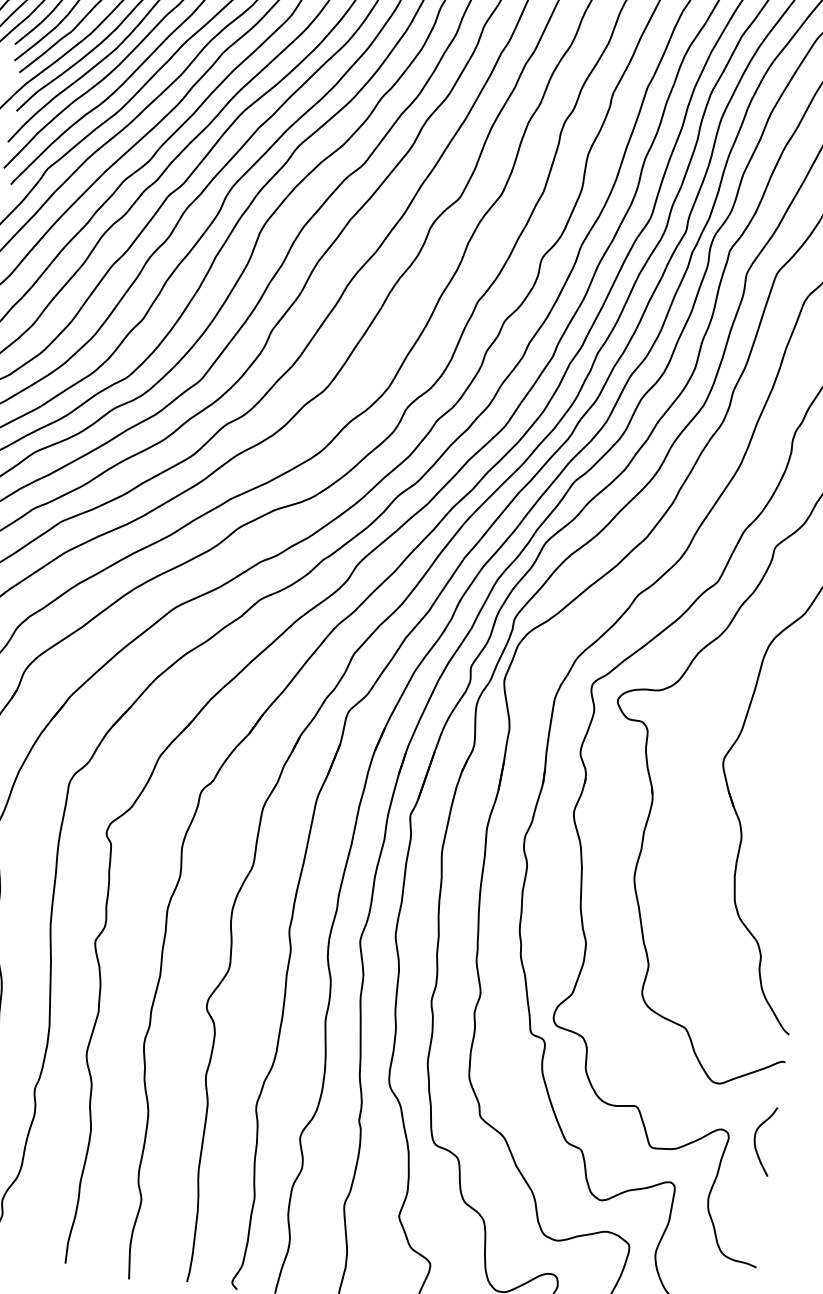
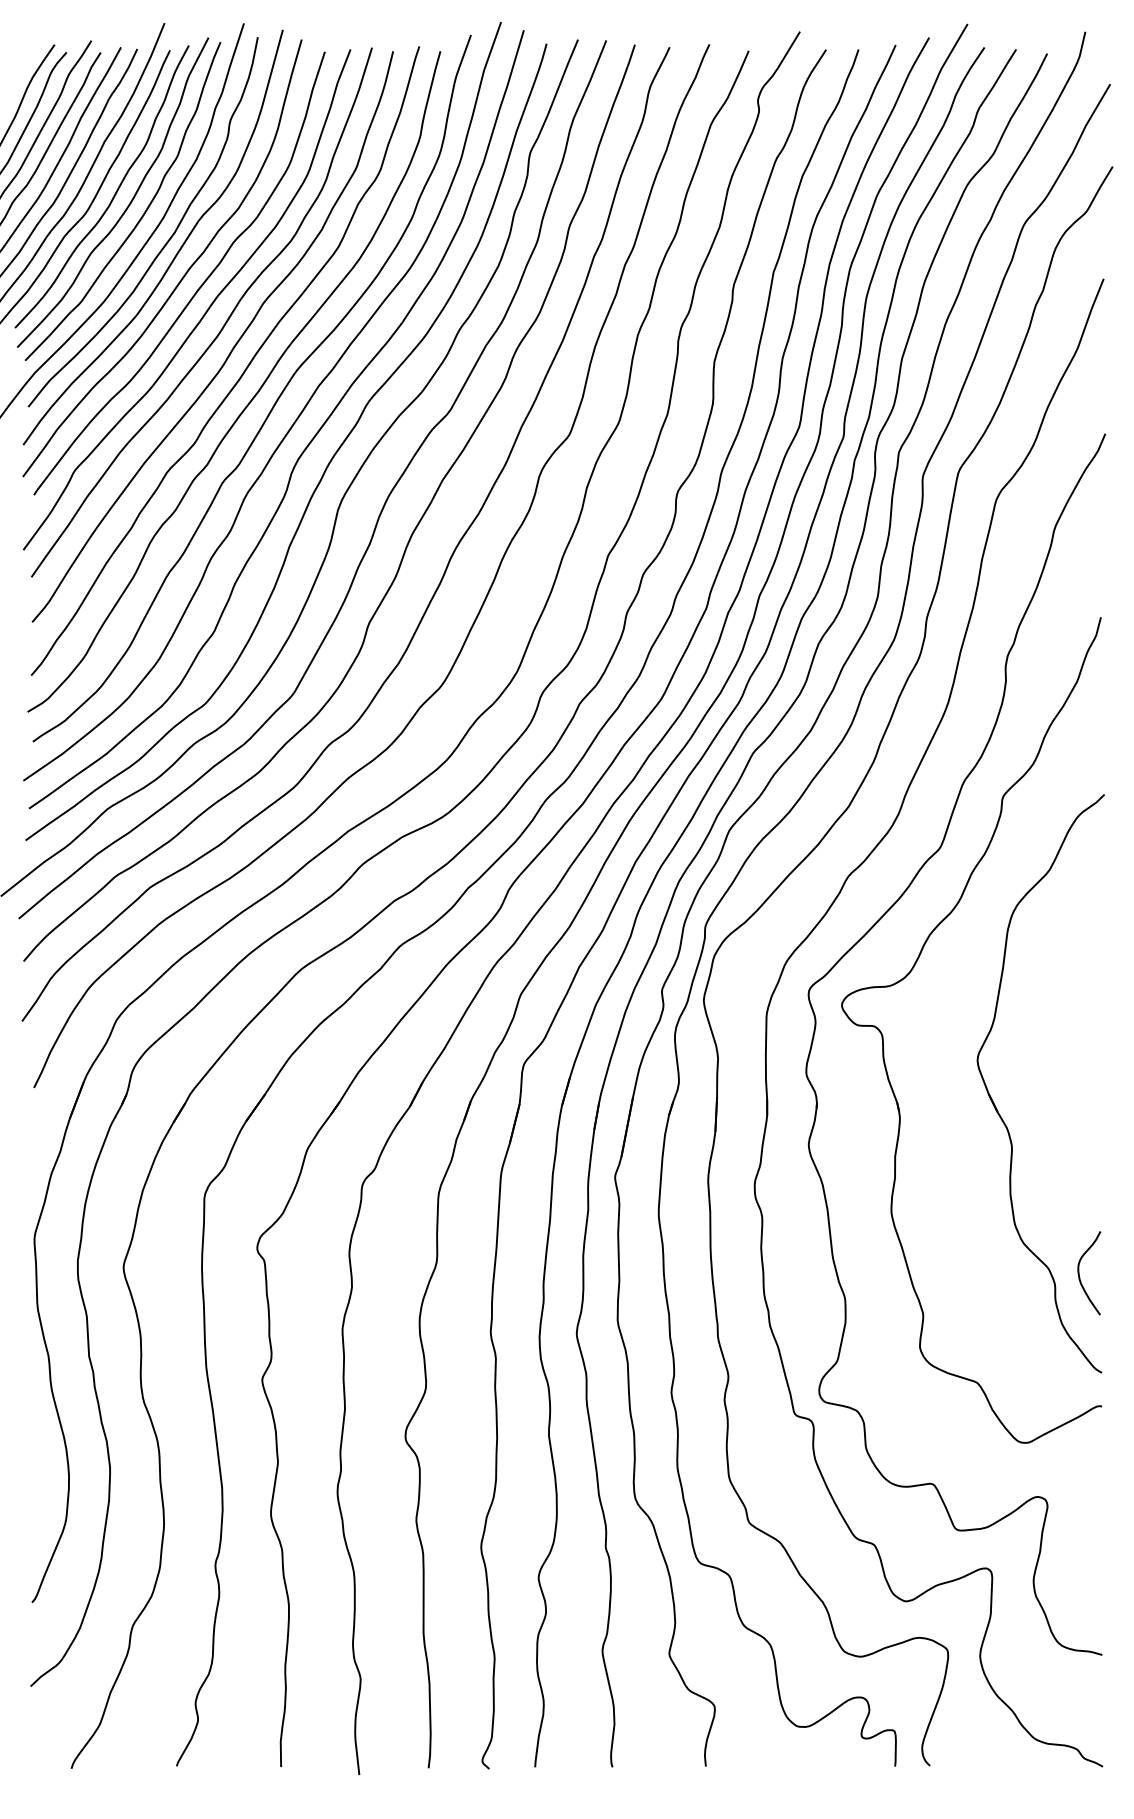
curve: (755, 1143) -> (1080, 1277), moved

